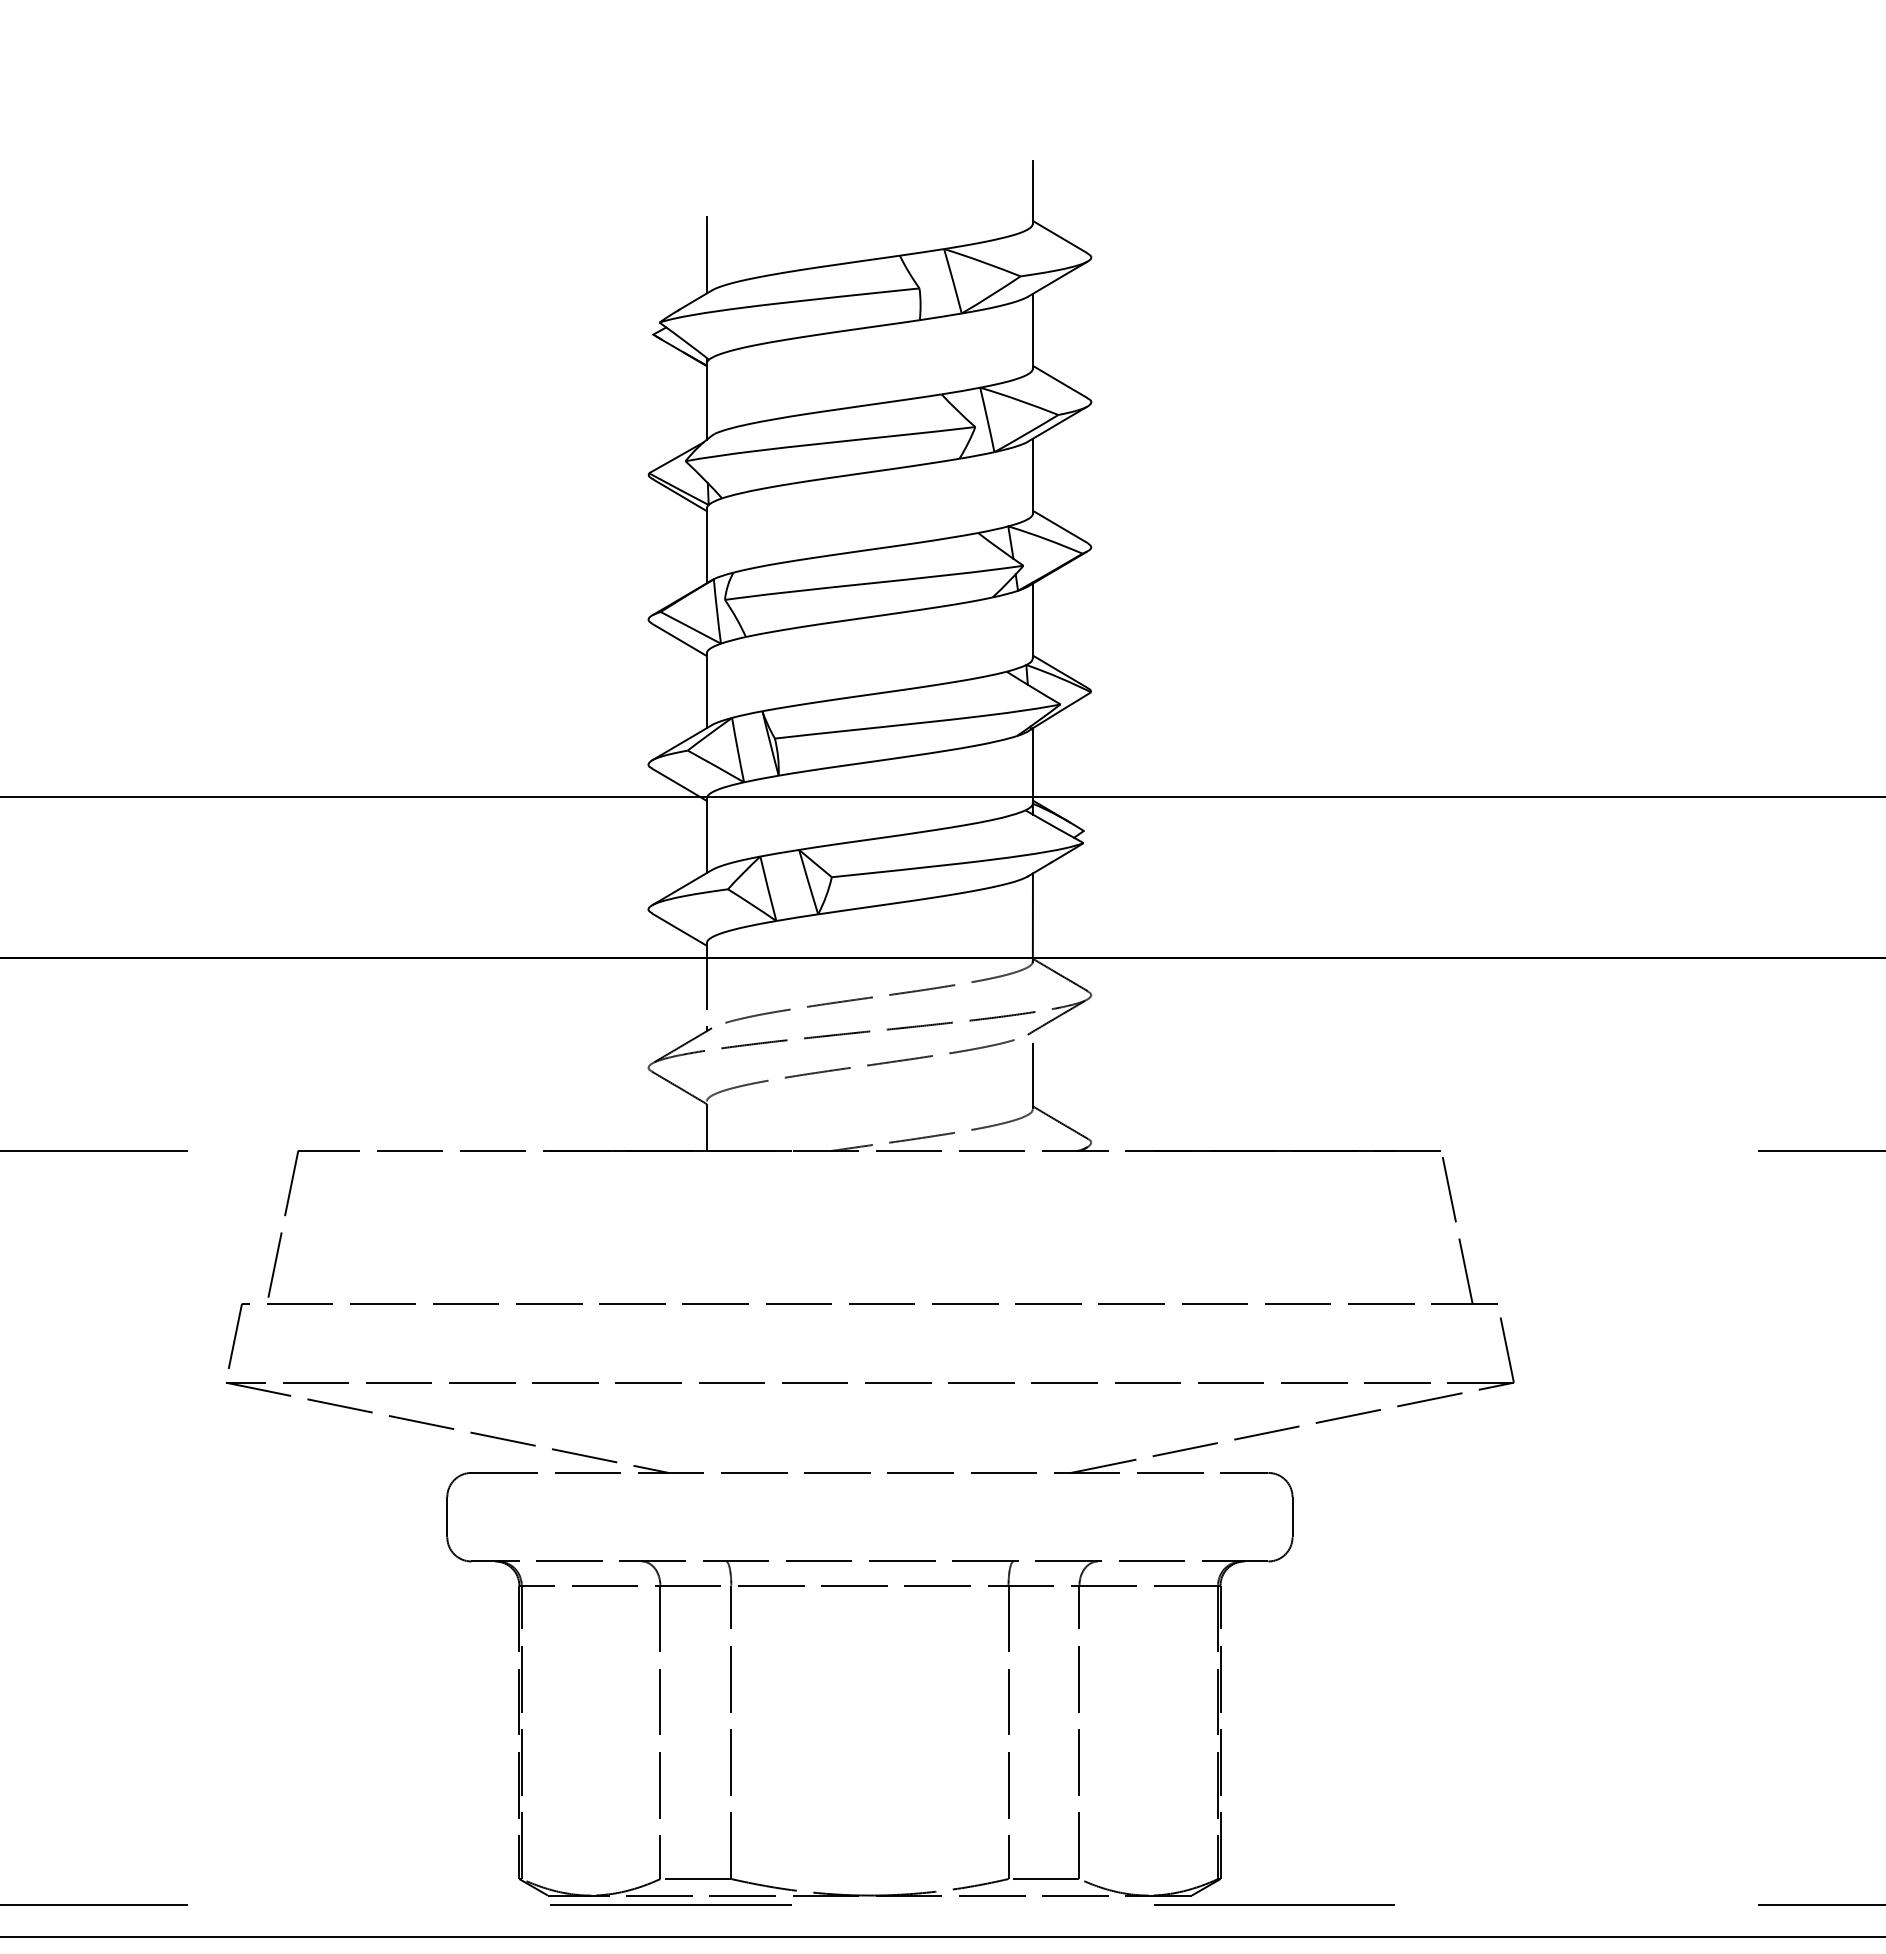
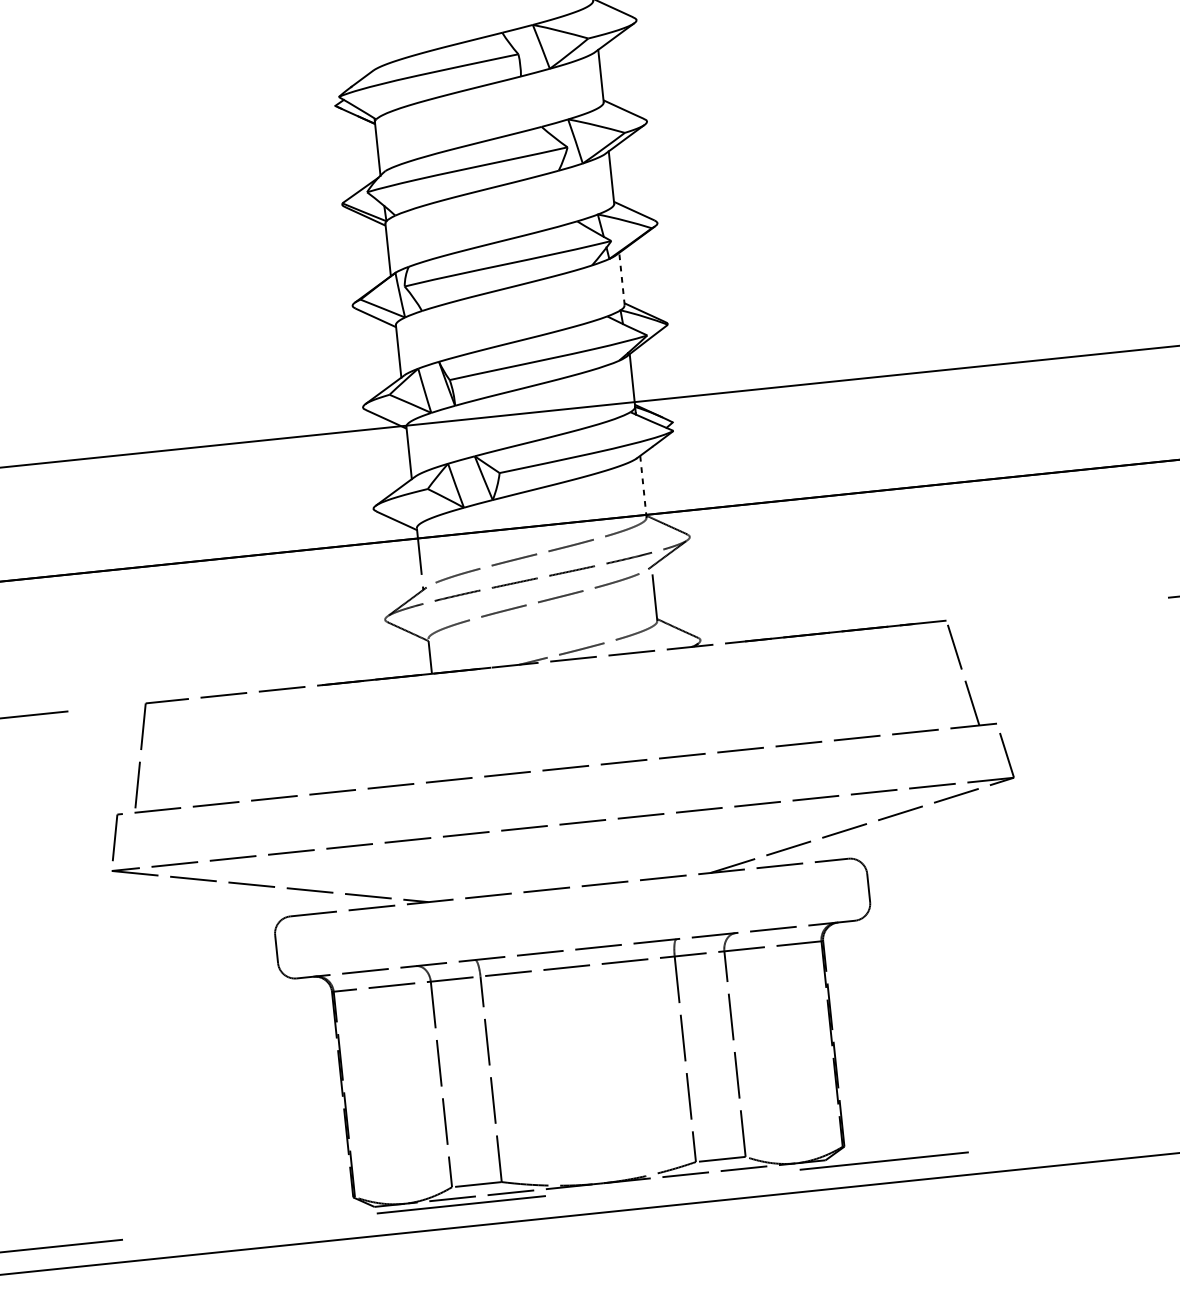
line: (706, 255) -> (366, 46), removed
line: (1032, 620) -> (621, 278), solid -> dashed
line: (1032, 917) -> (643, 486), solid -> dashed

